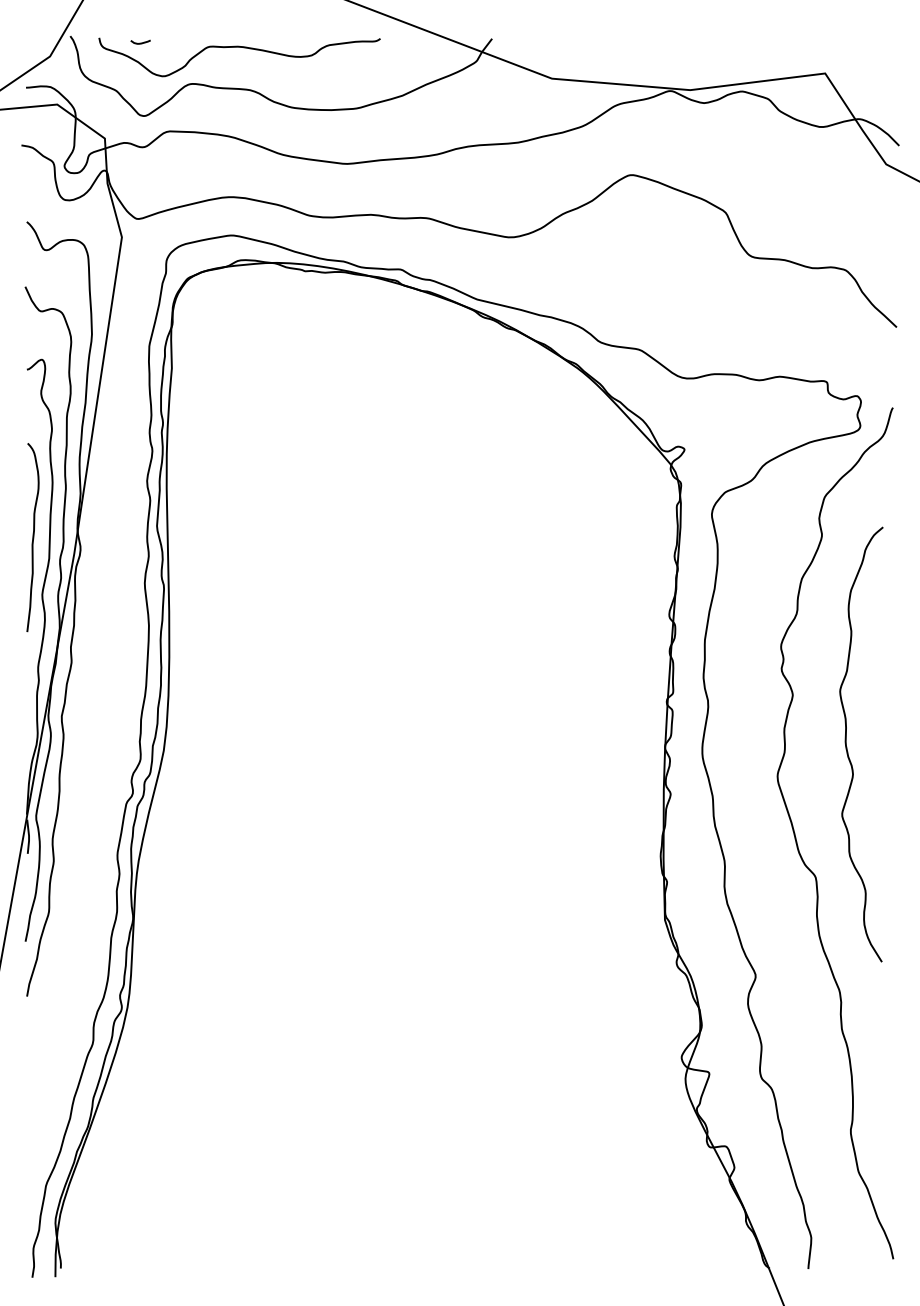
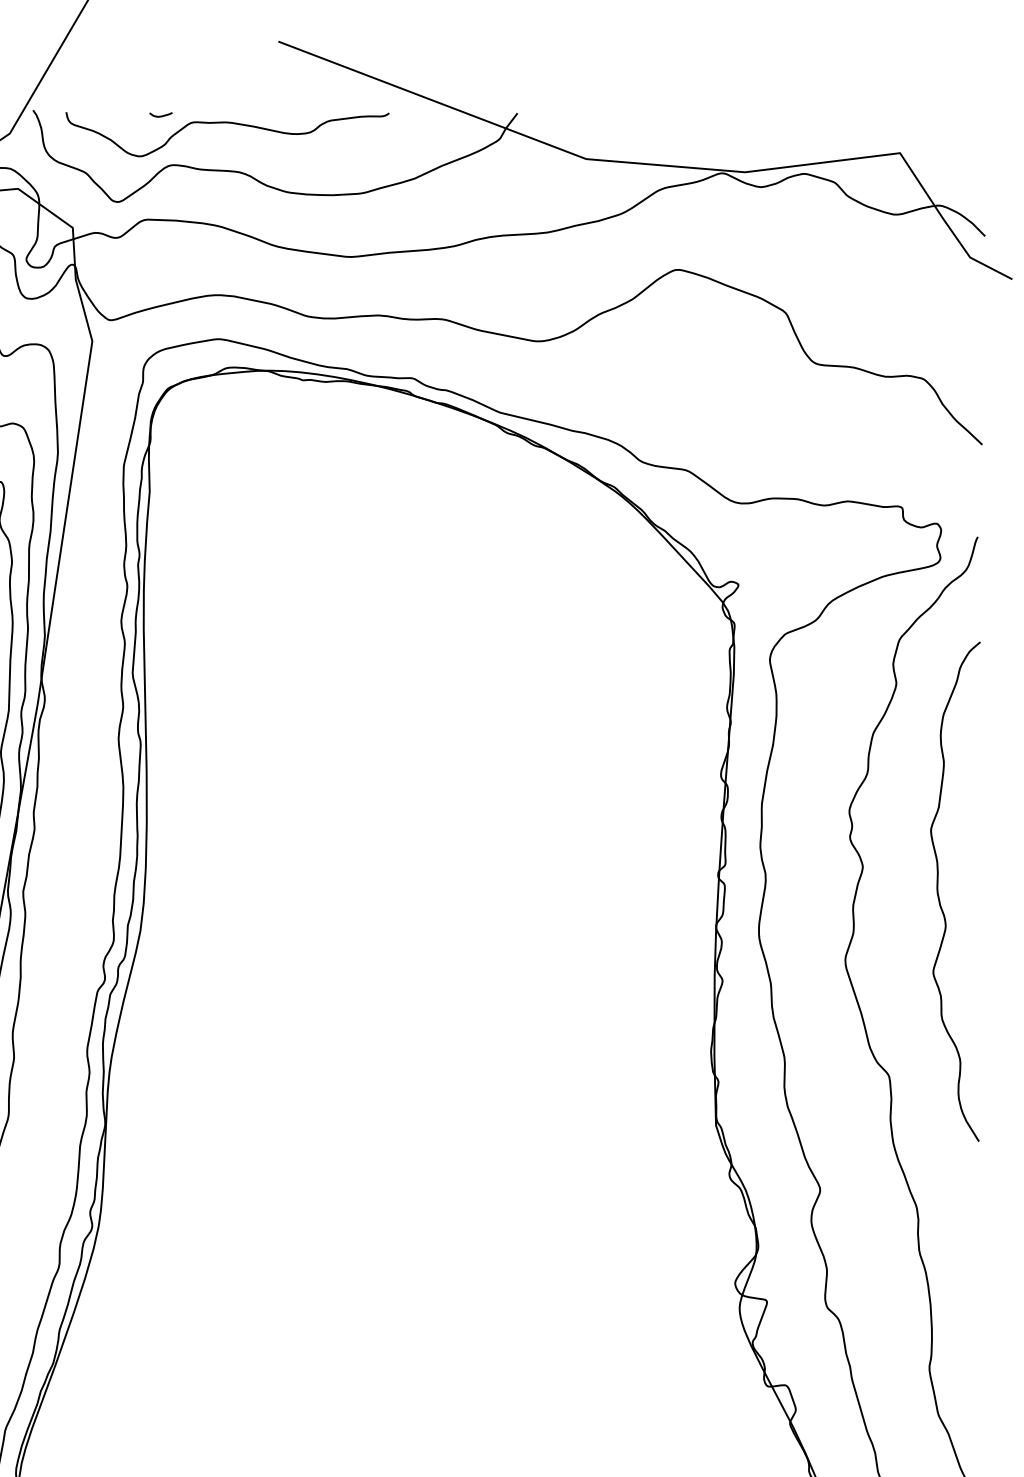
curve: (140, 42) -> (160, 115), moved
curve: (847, 747) -> (939, 895), moved

